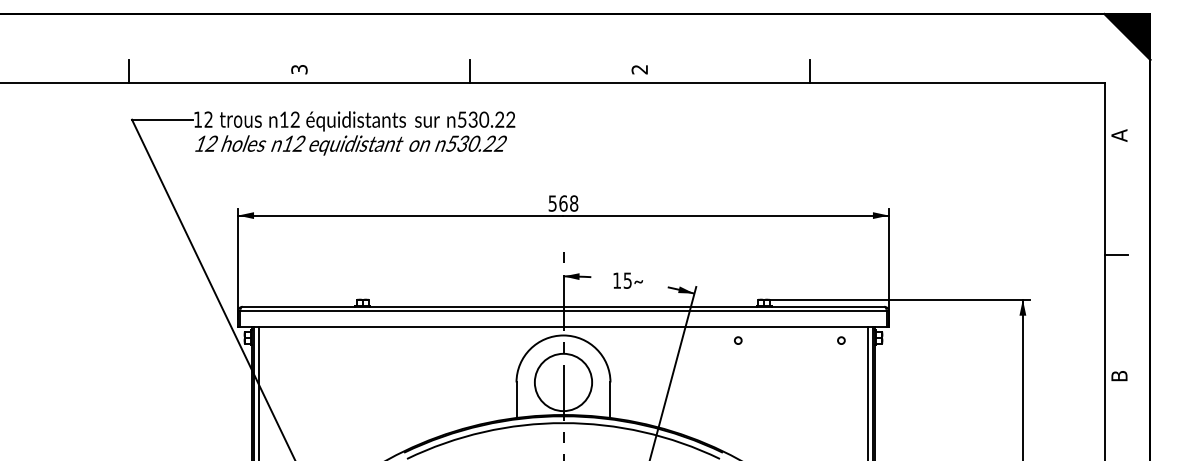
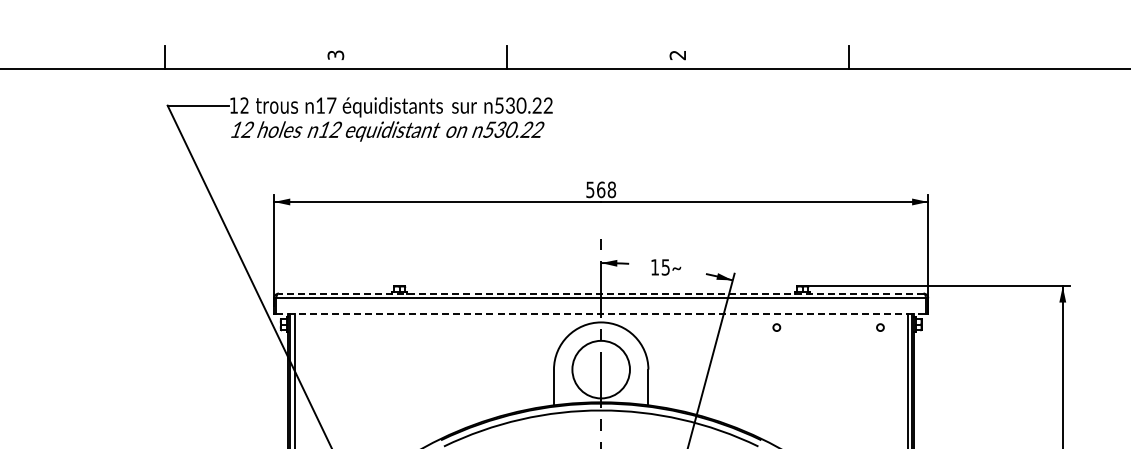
text: (294, 119) -> (330, 105), 12 -> 17
line: (563, 306) -> (601, 293), solid -> dashed
line: (564, 327) -> (602, 314), solid -> dashed

